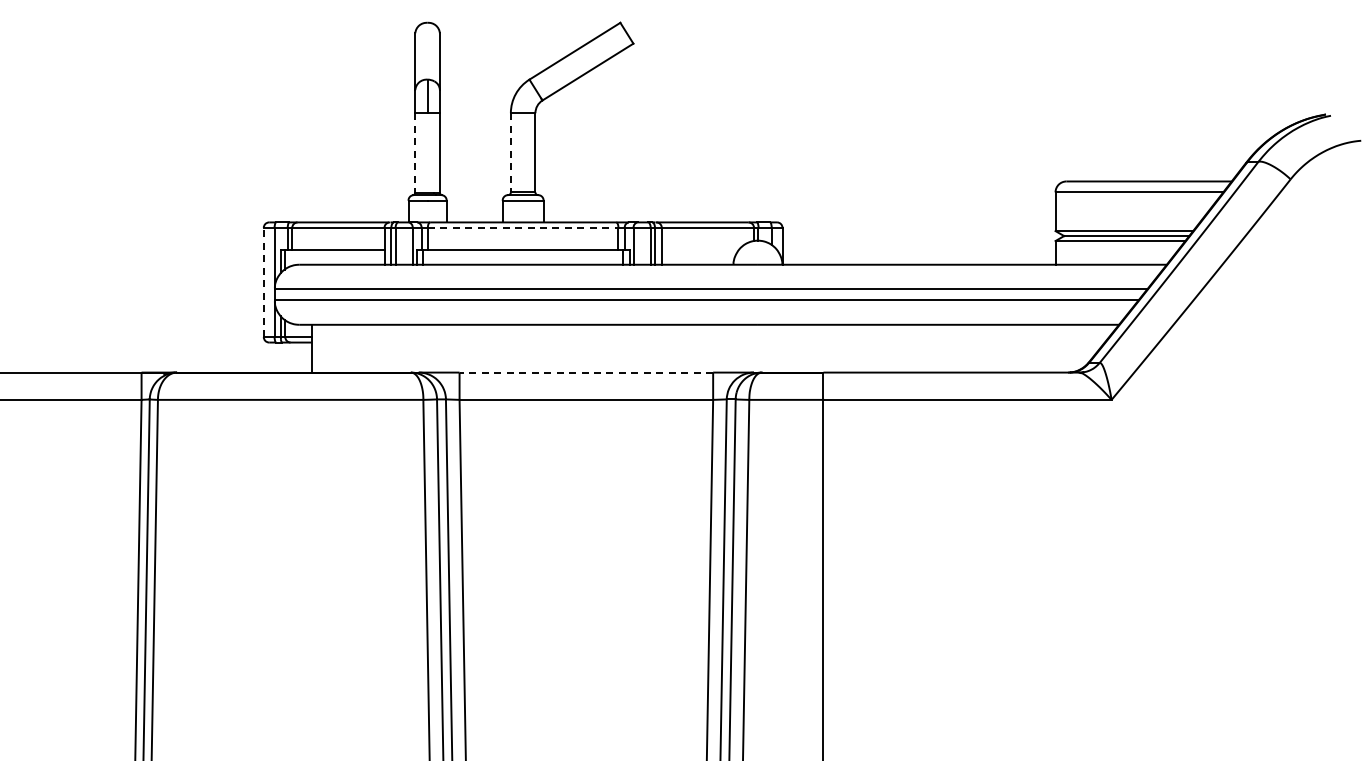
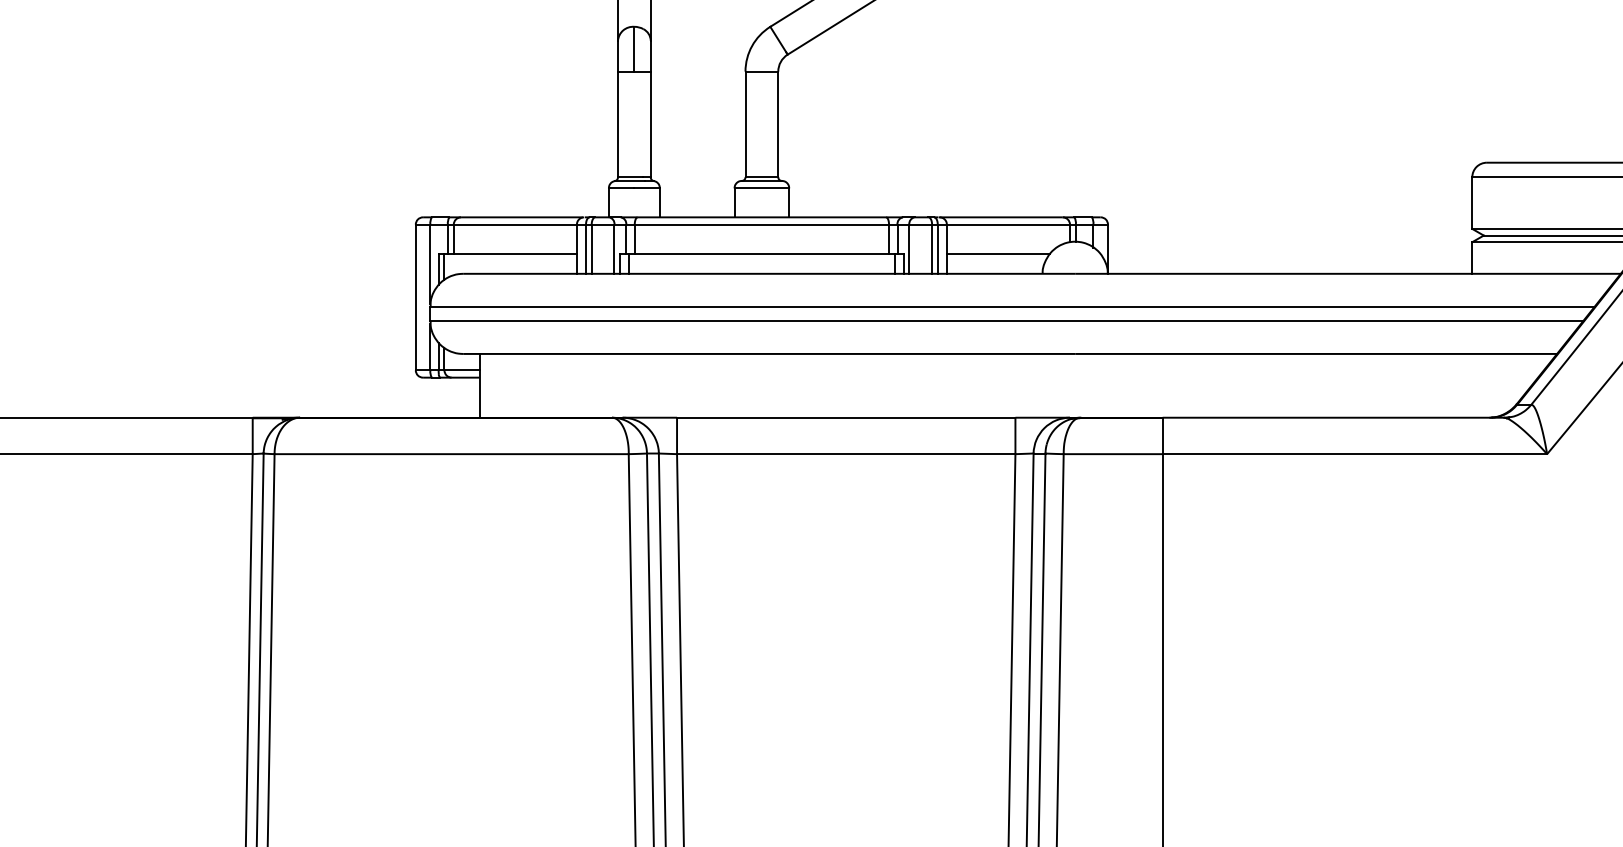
line: (415, 152) -> (618, 124), dashed -> solid
line: (510, 152) -> (745, 124), dashed -> solid
line: (523, 227) -> (762, 224), dashed -> solid
line: (700, 249) -> (998, 253), added
line: (263, 282) -> (415, 297), dashed -> solid
line: (586, 372) -> (846, 417), dashed -> solid

